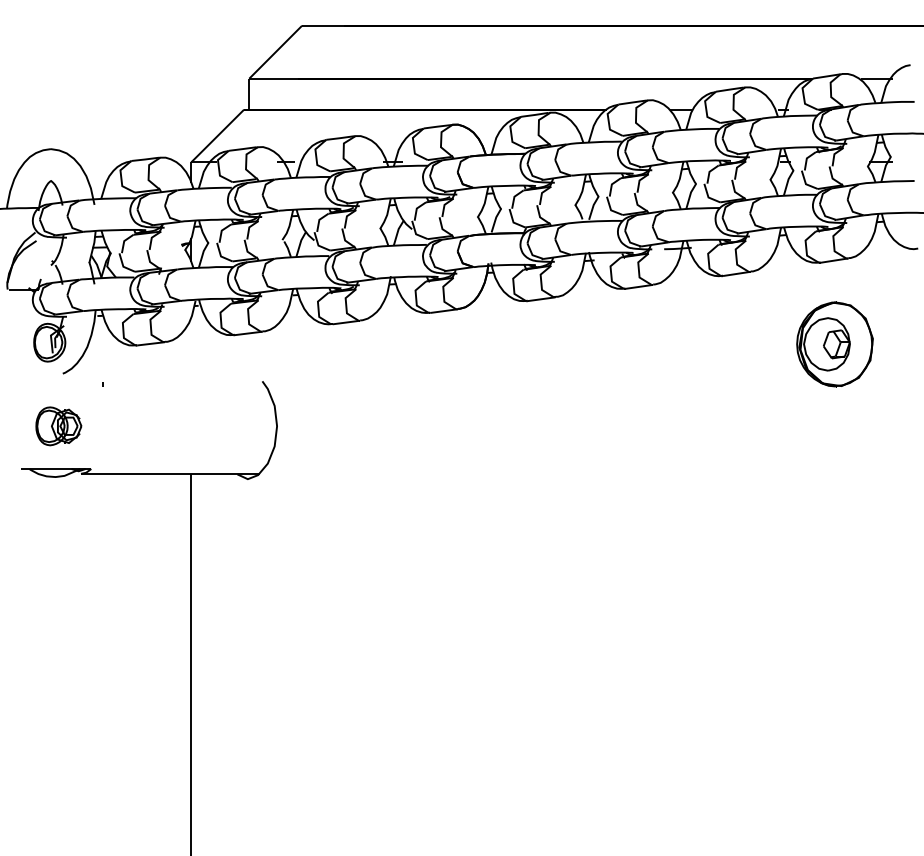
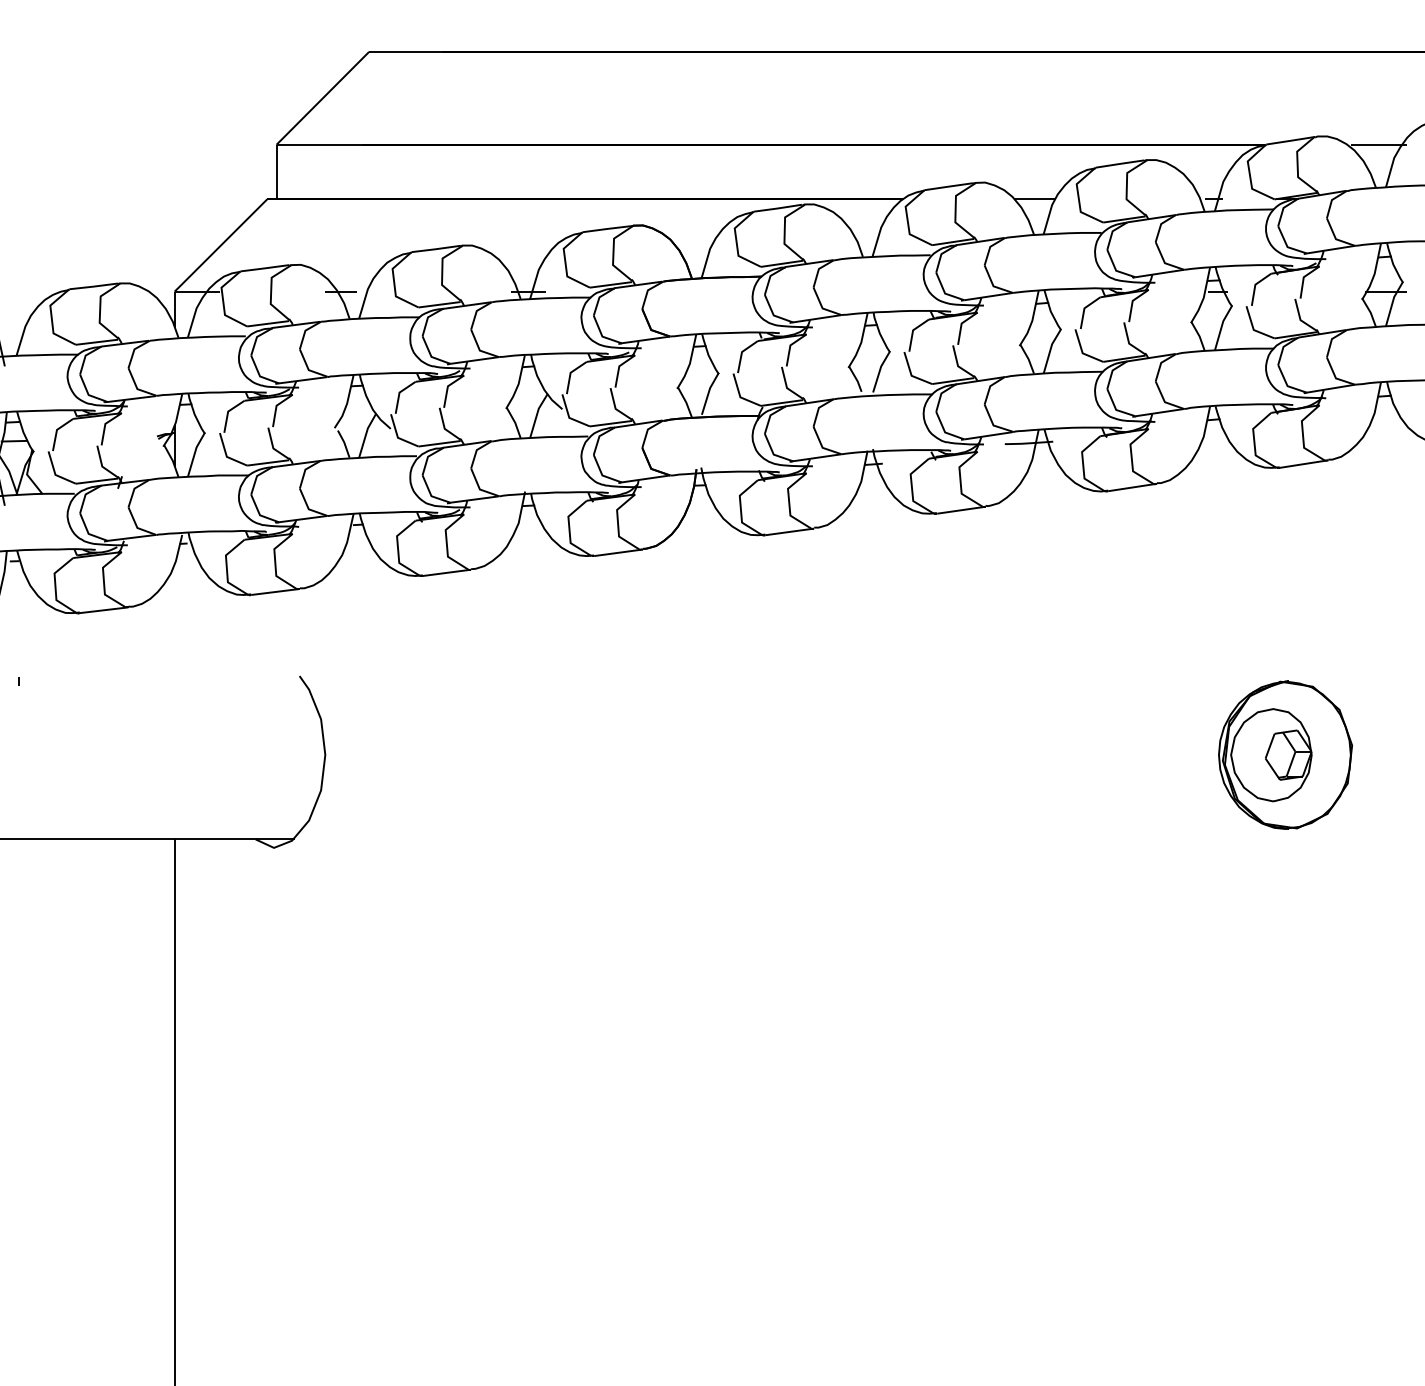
part: (834, 344) -> (1284, 755), moved

